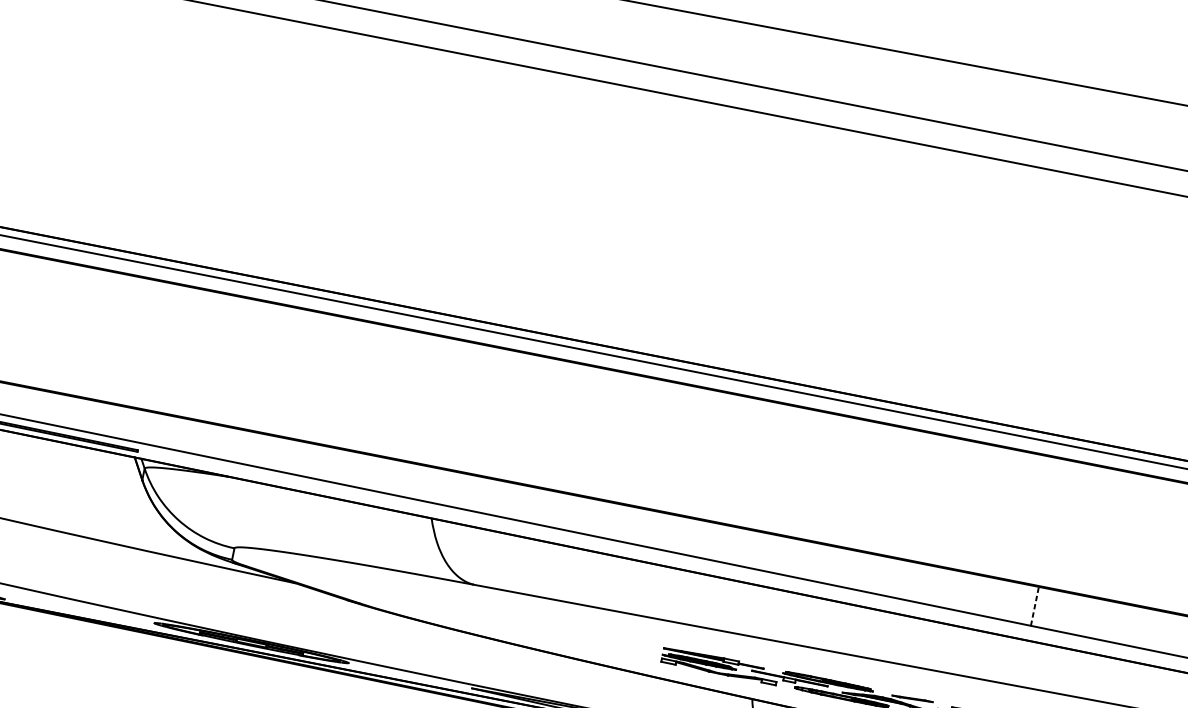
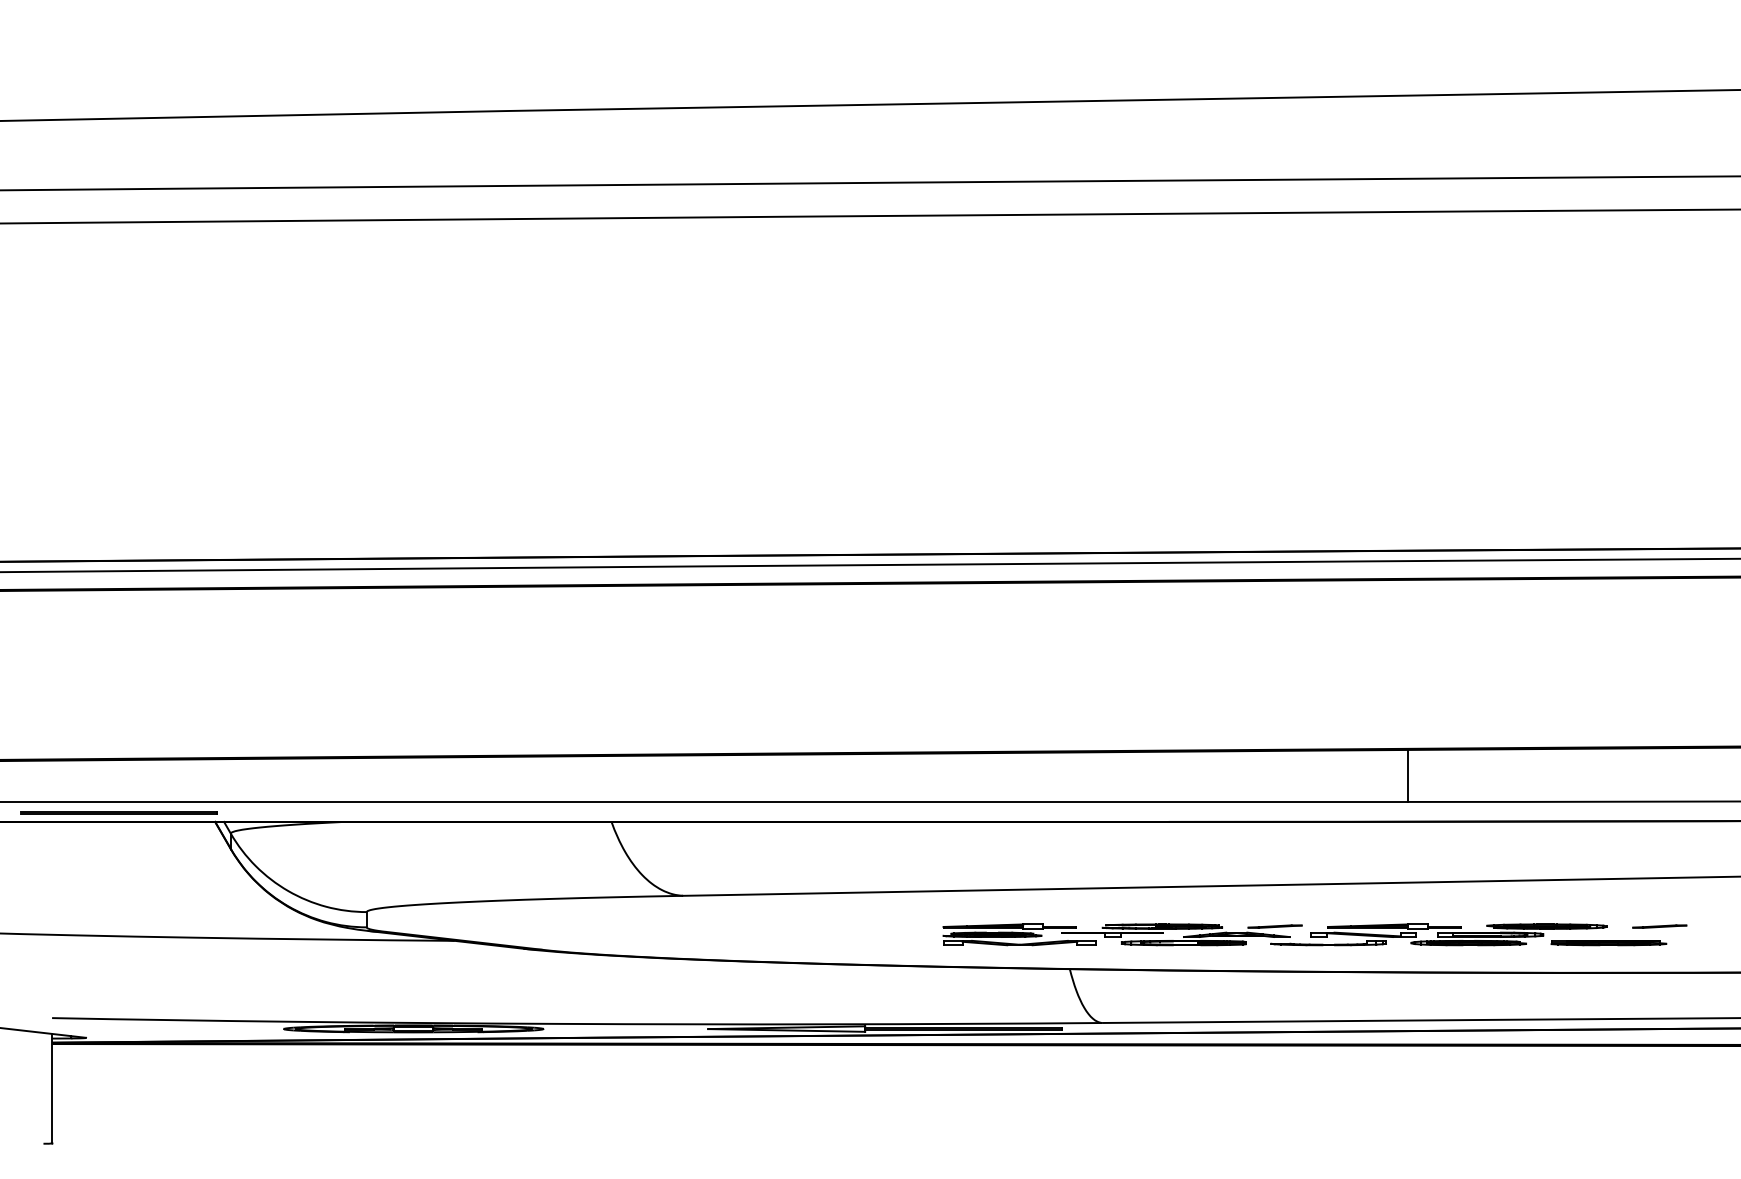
line: (1034, 606) -> (1407, 776), dashed -> solid

